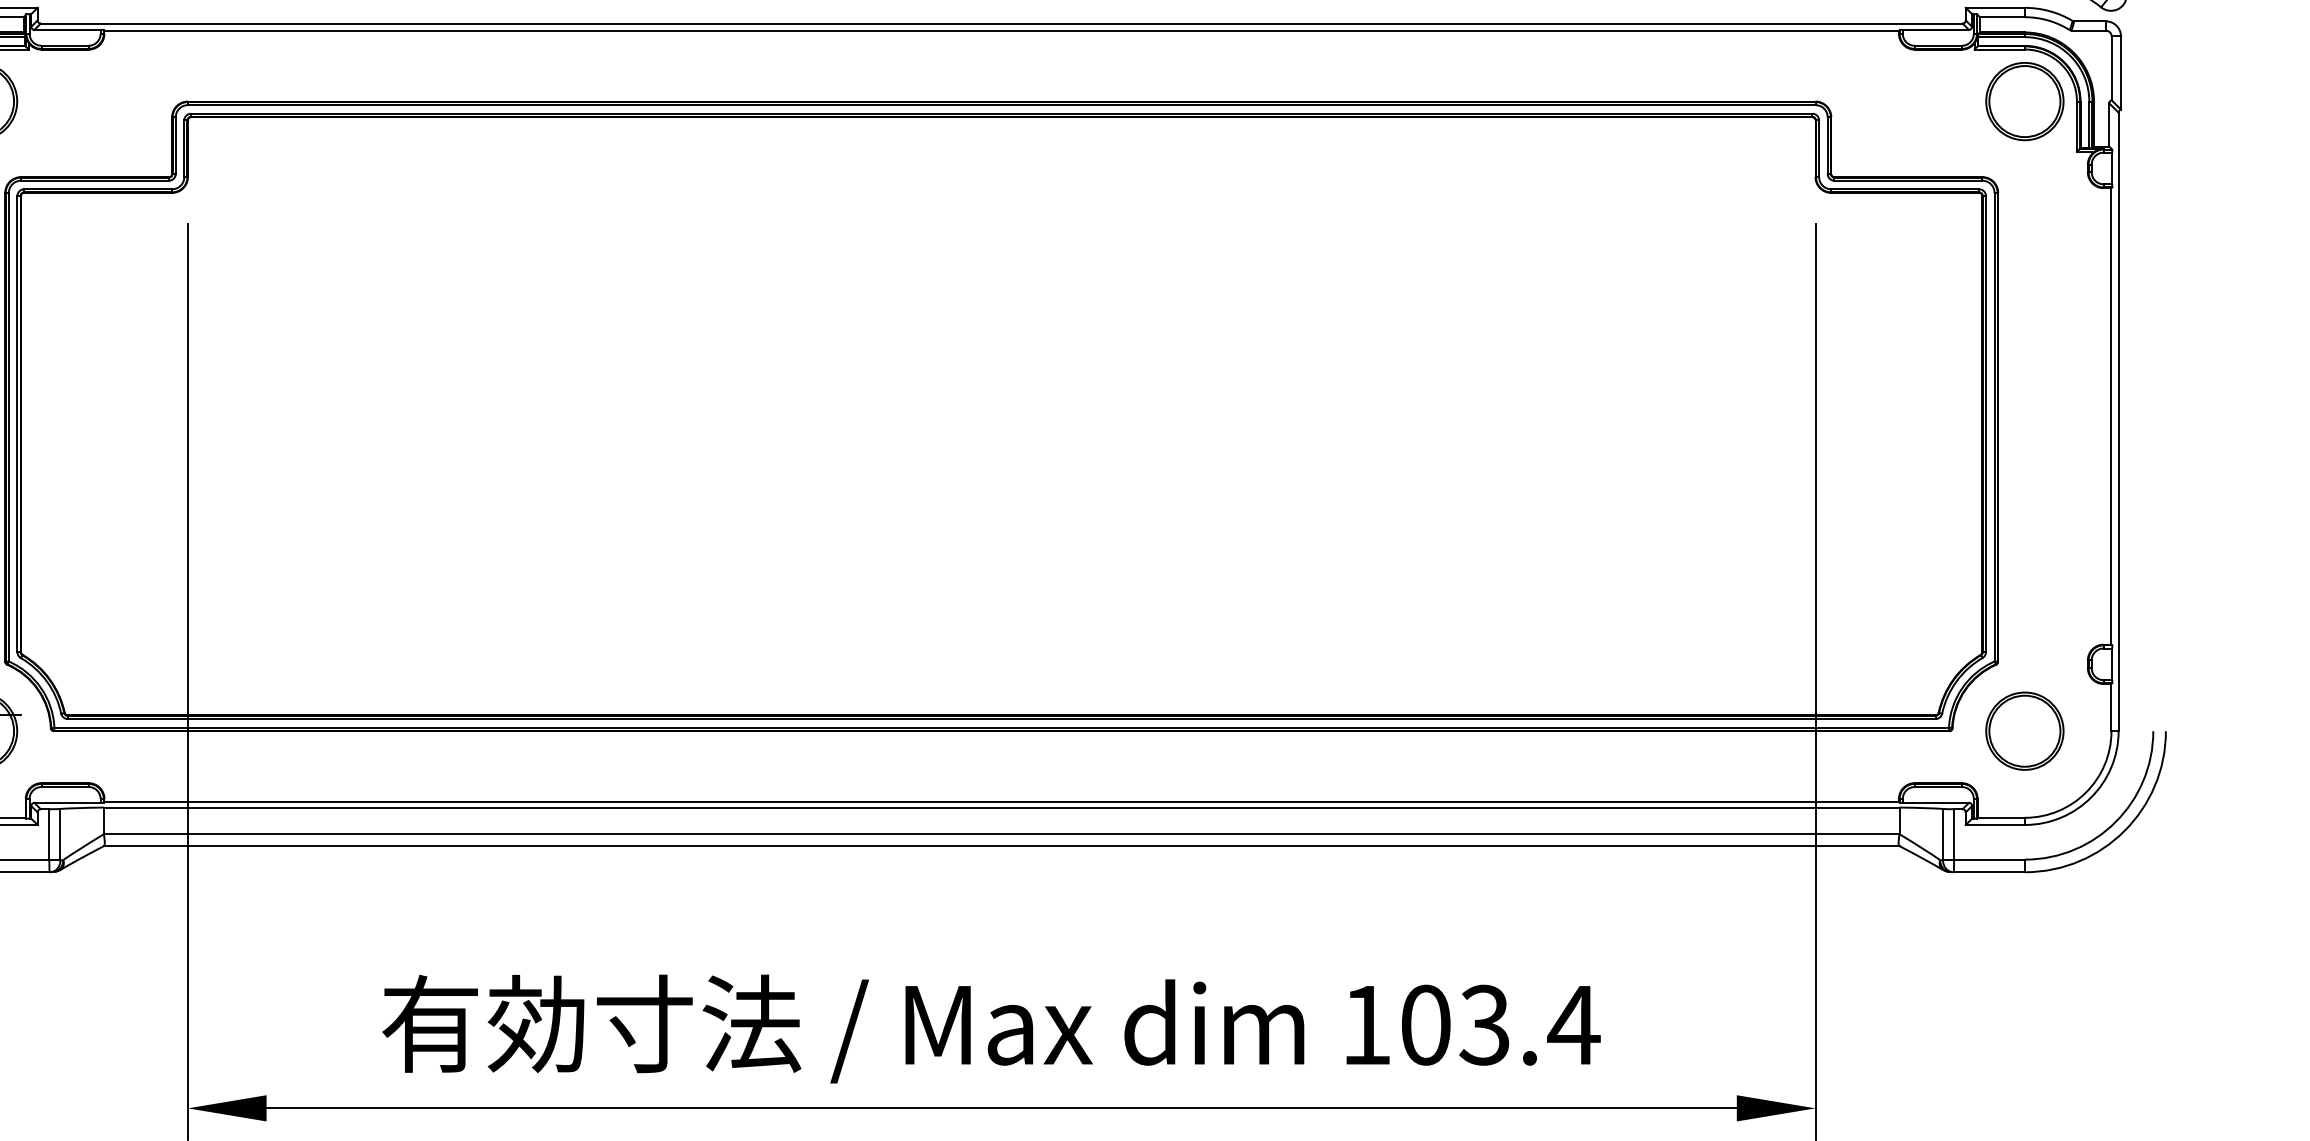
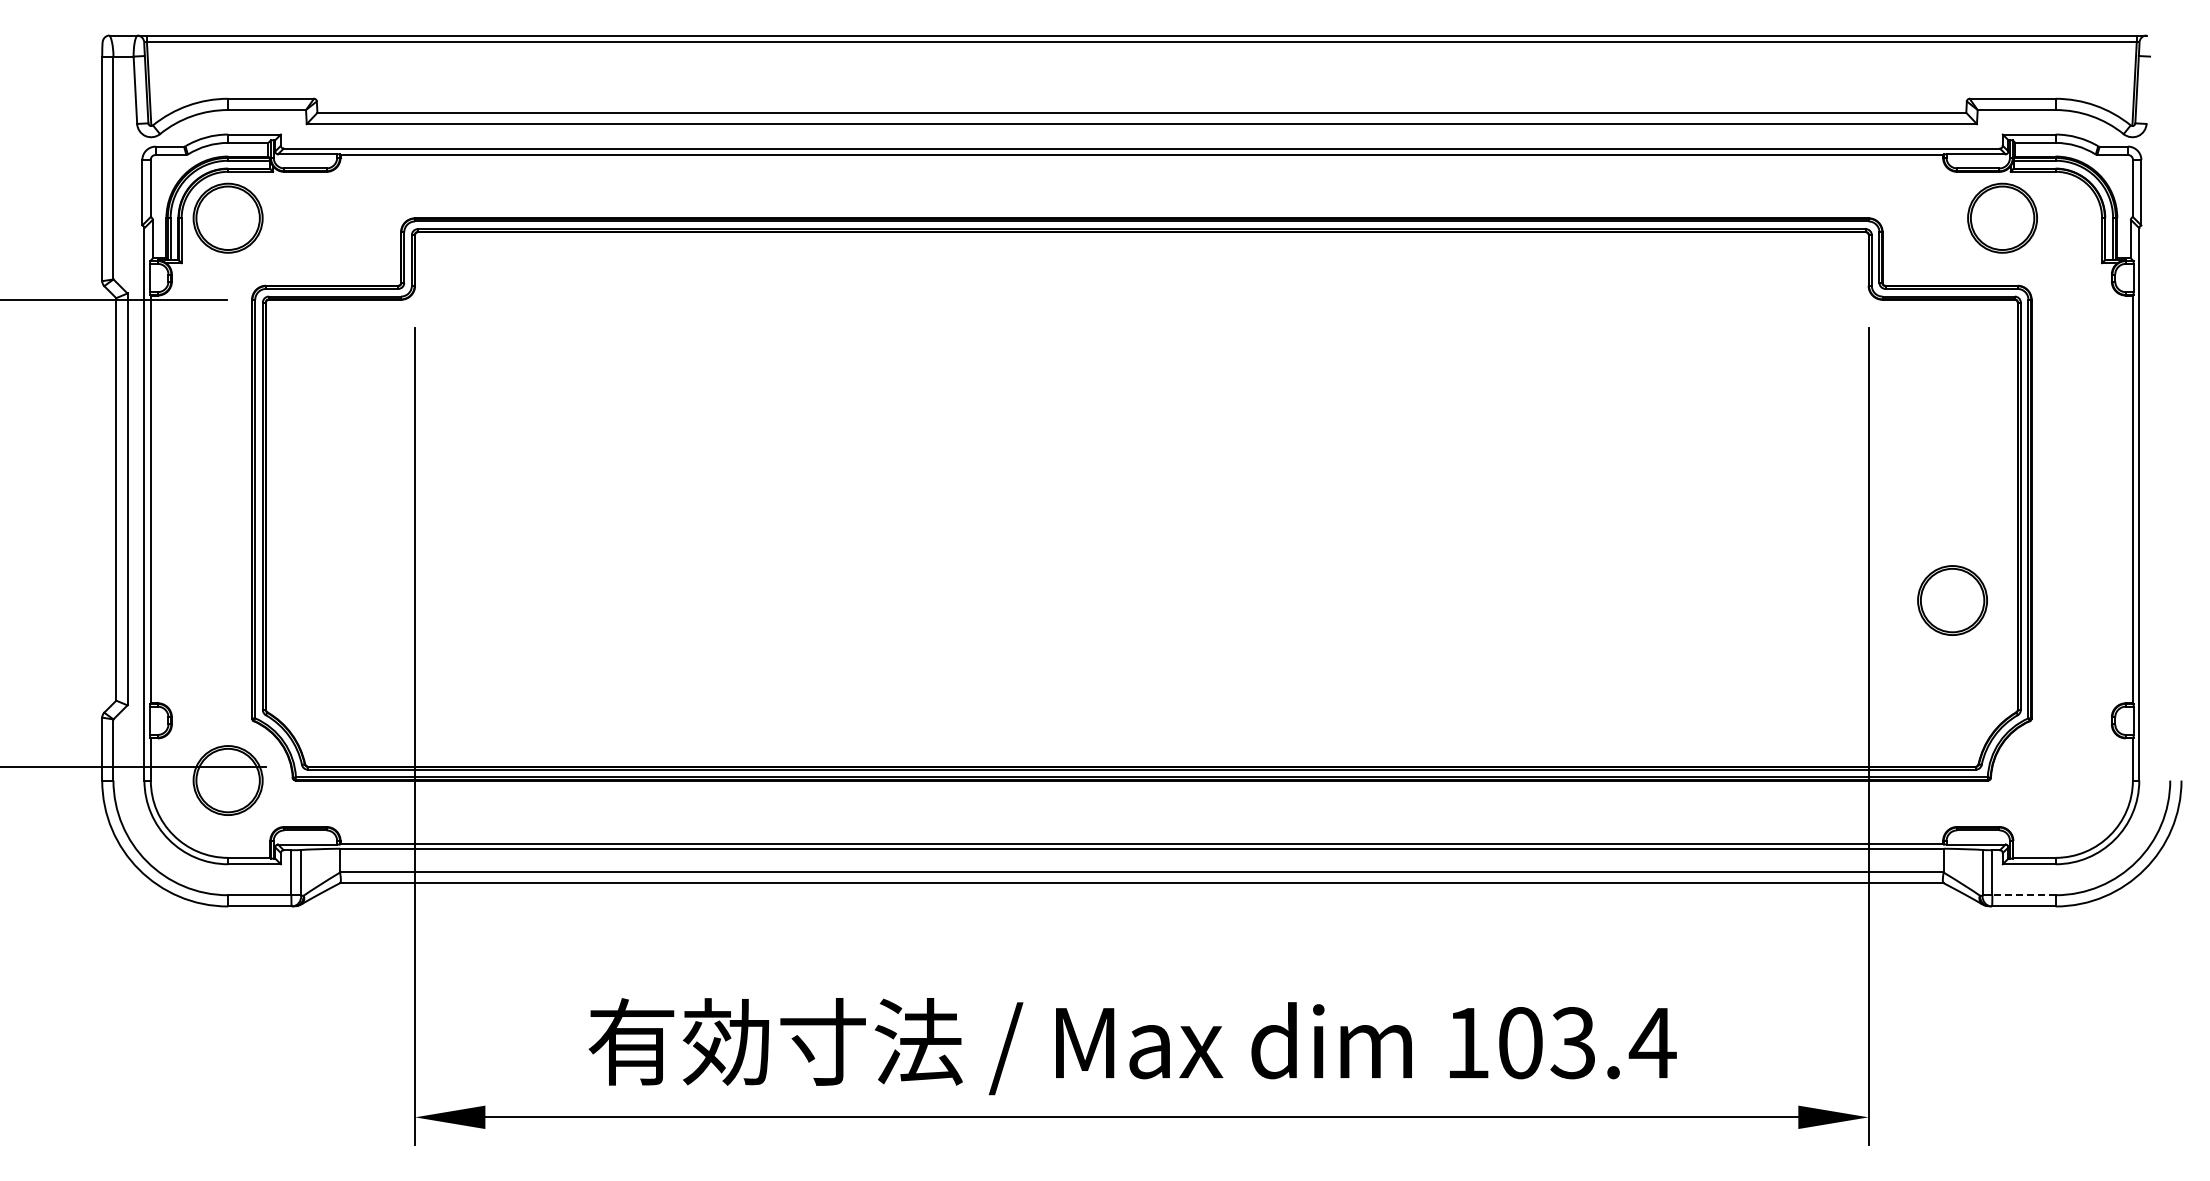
part: (2024, 100) -> (2002, 217), moved
part: (2024, 731) -> (1952, 600), moved
line: (1988, 859) -> (2023, 895), solid -> dashed

